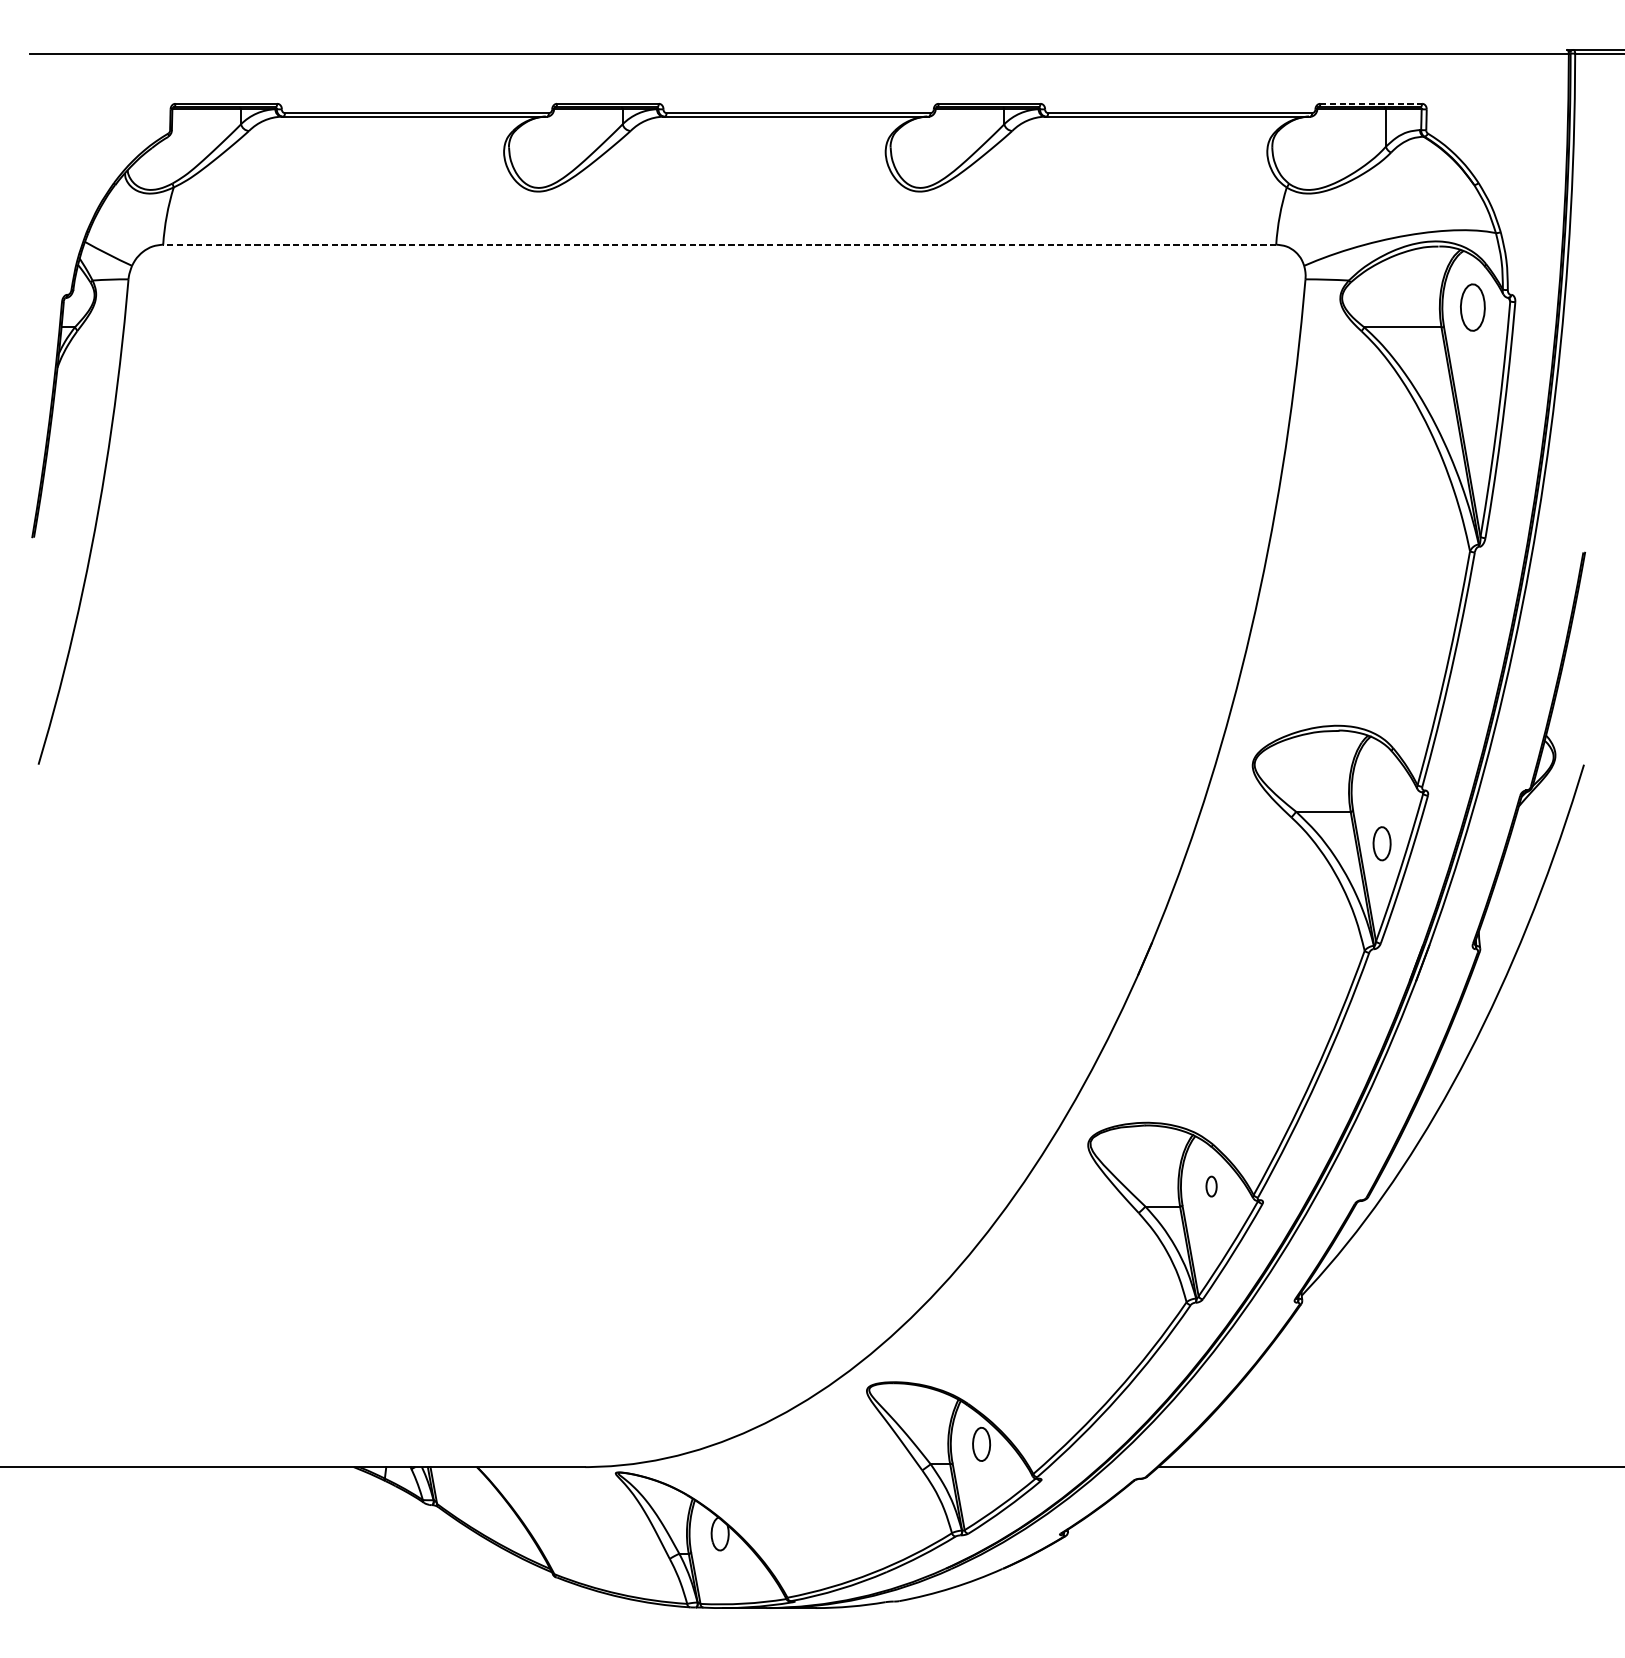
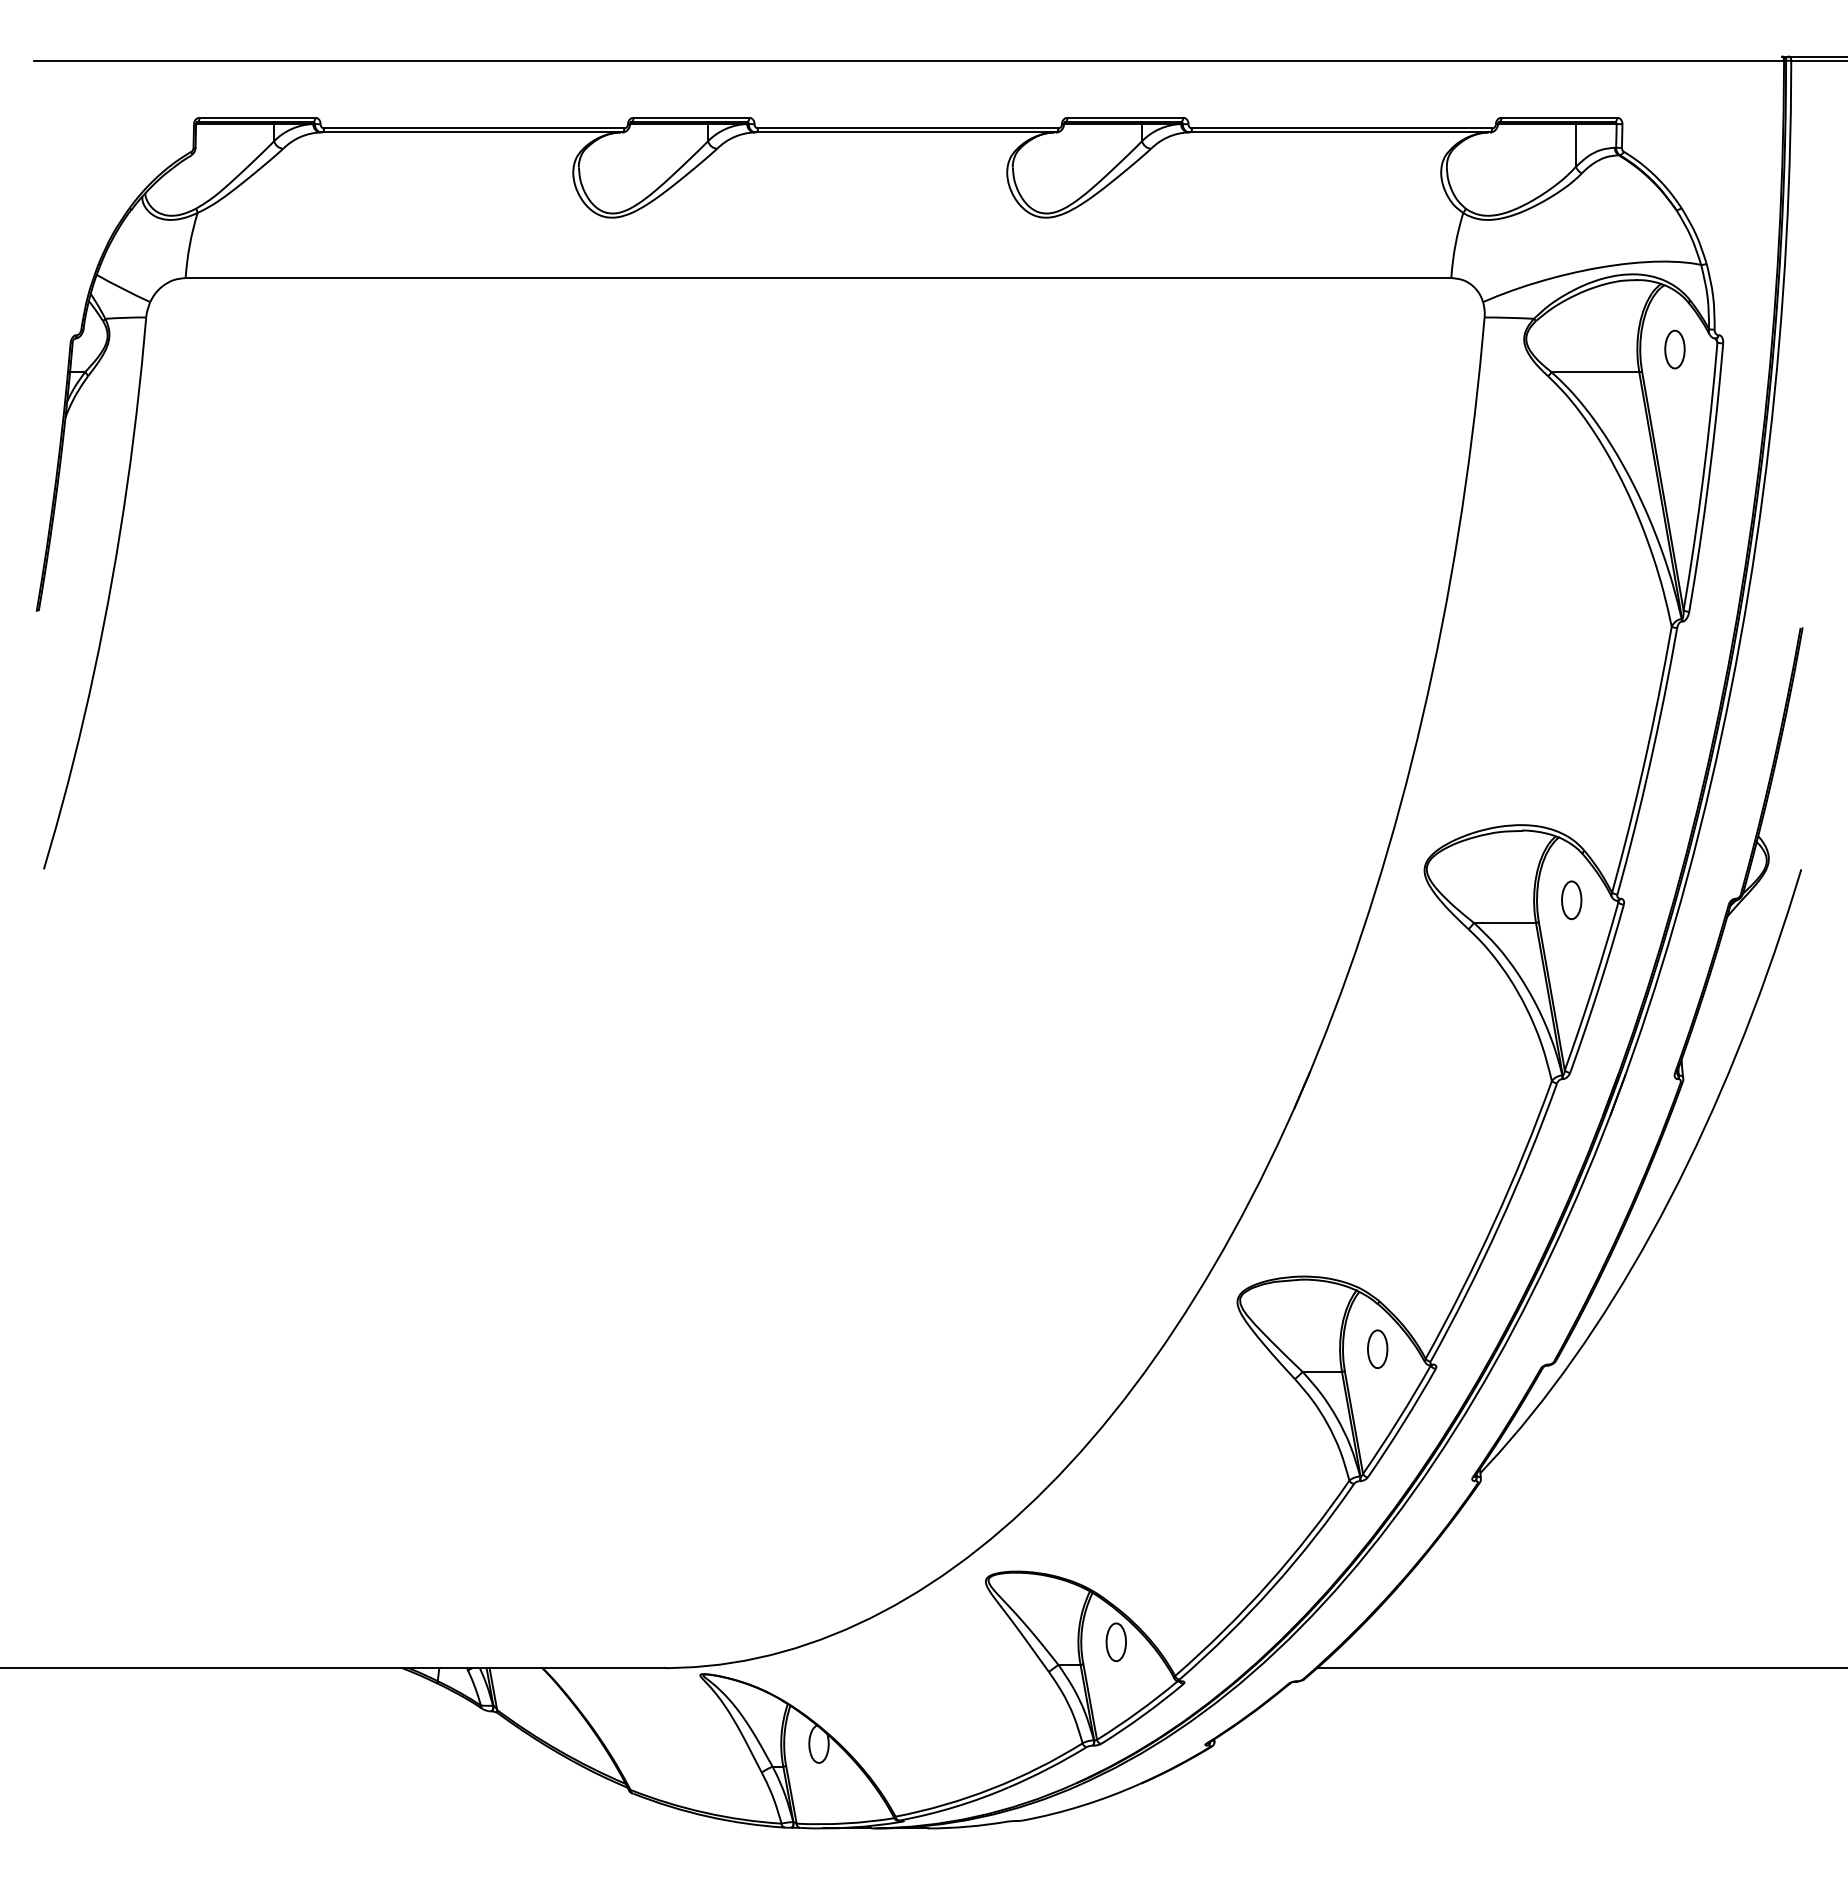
line: (1371, 103) -> (1559, 117), dashed -> solid
line: (719, 245) -> (818, 278), dashed -> solid
part: (1472, 307) -> (1674, 349), size x0.71
part: (1381, 843) -> (1571, 900), moved
part: (1211, 1186) -> (1377, 1348), size x1.67

